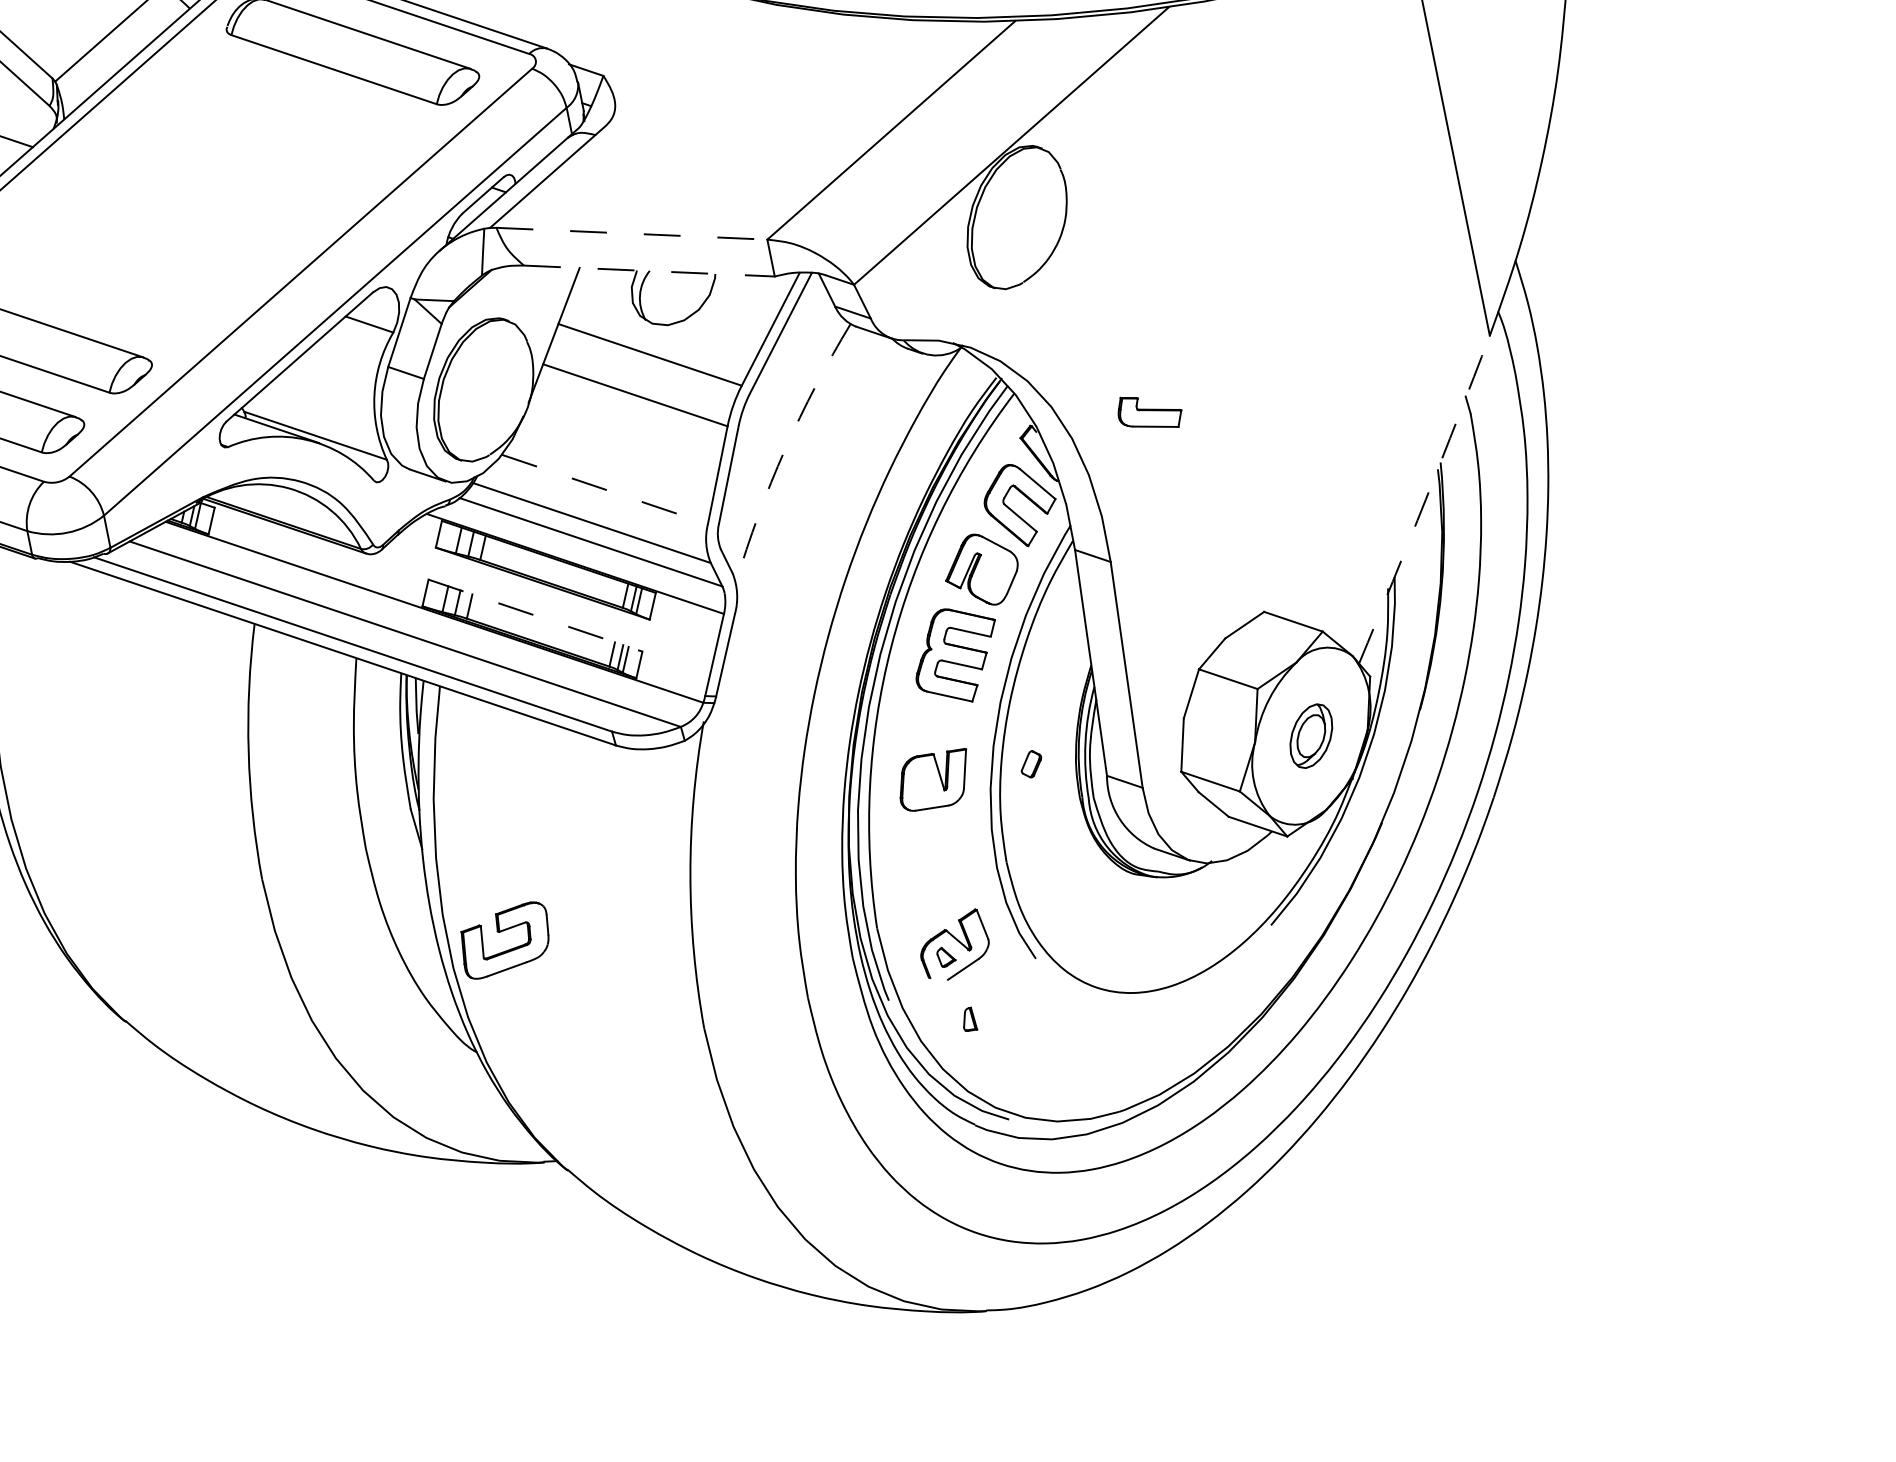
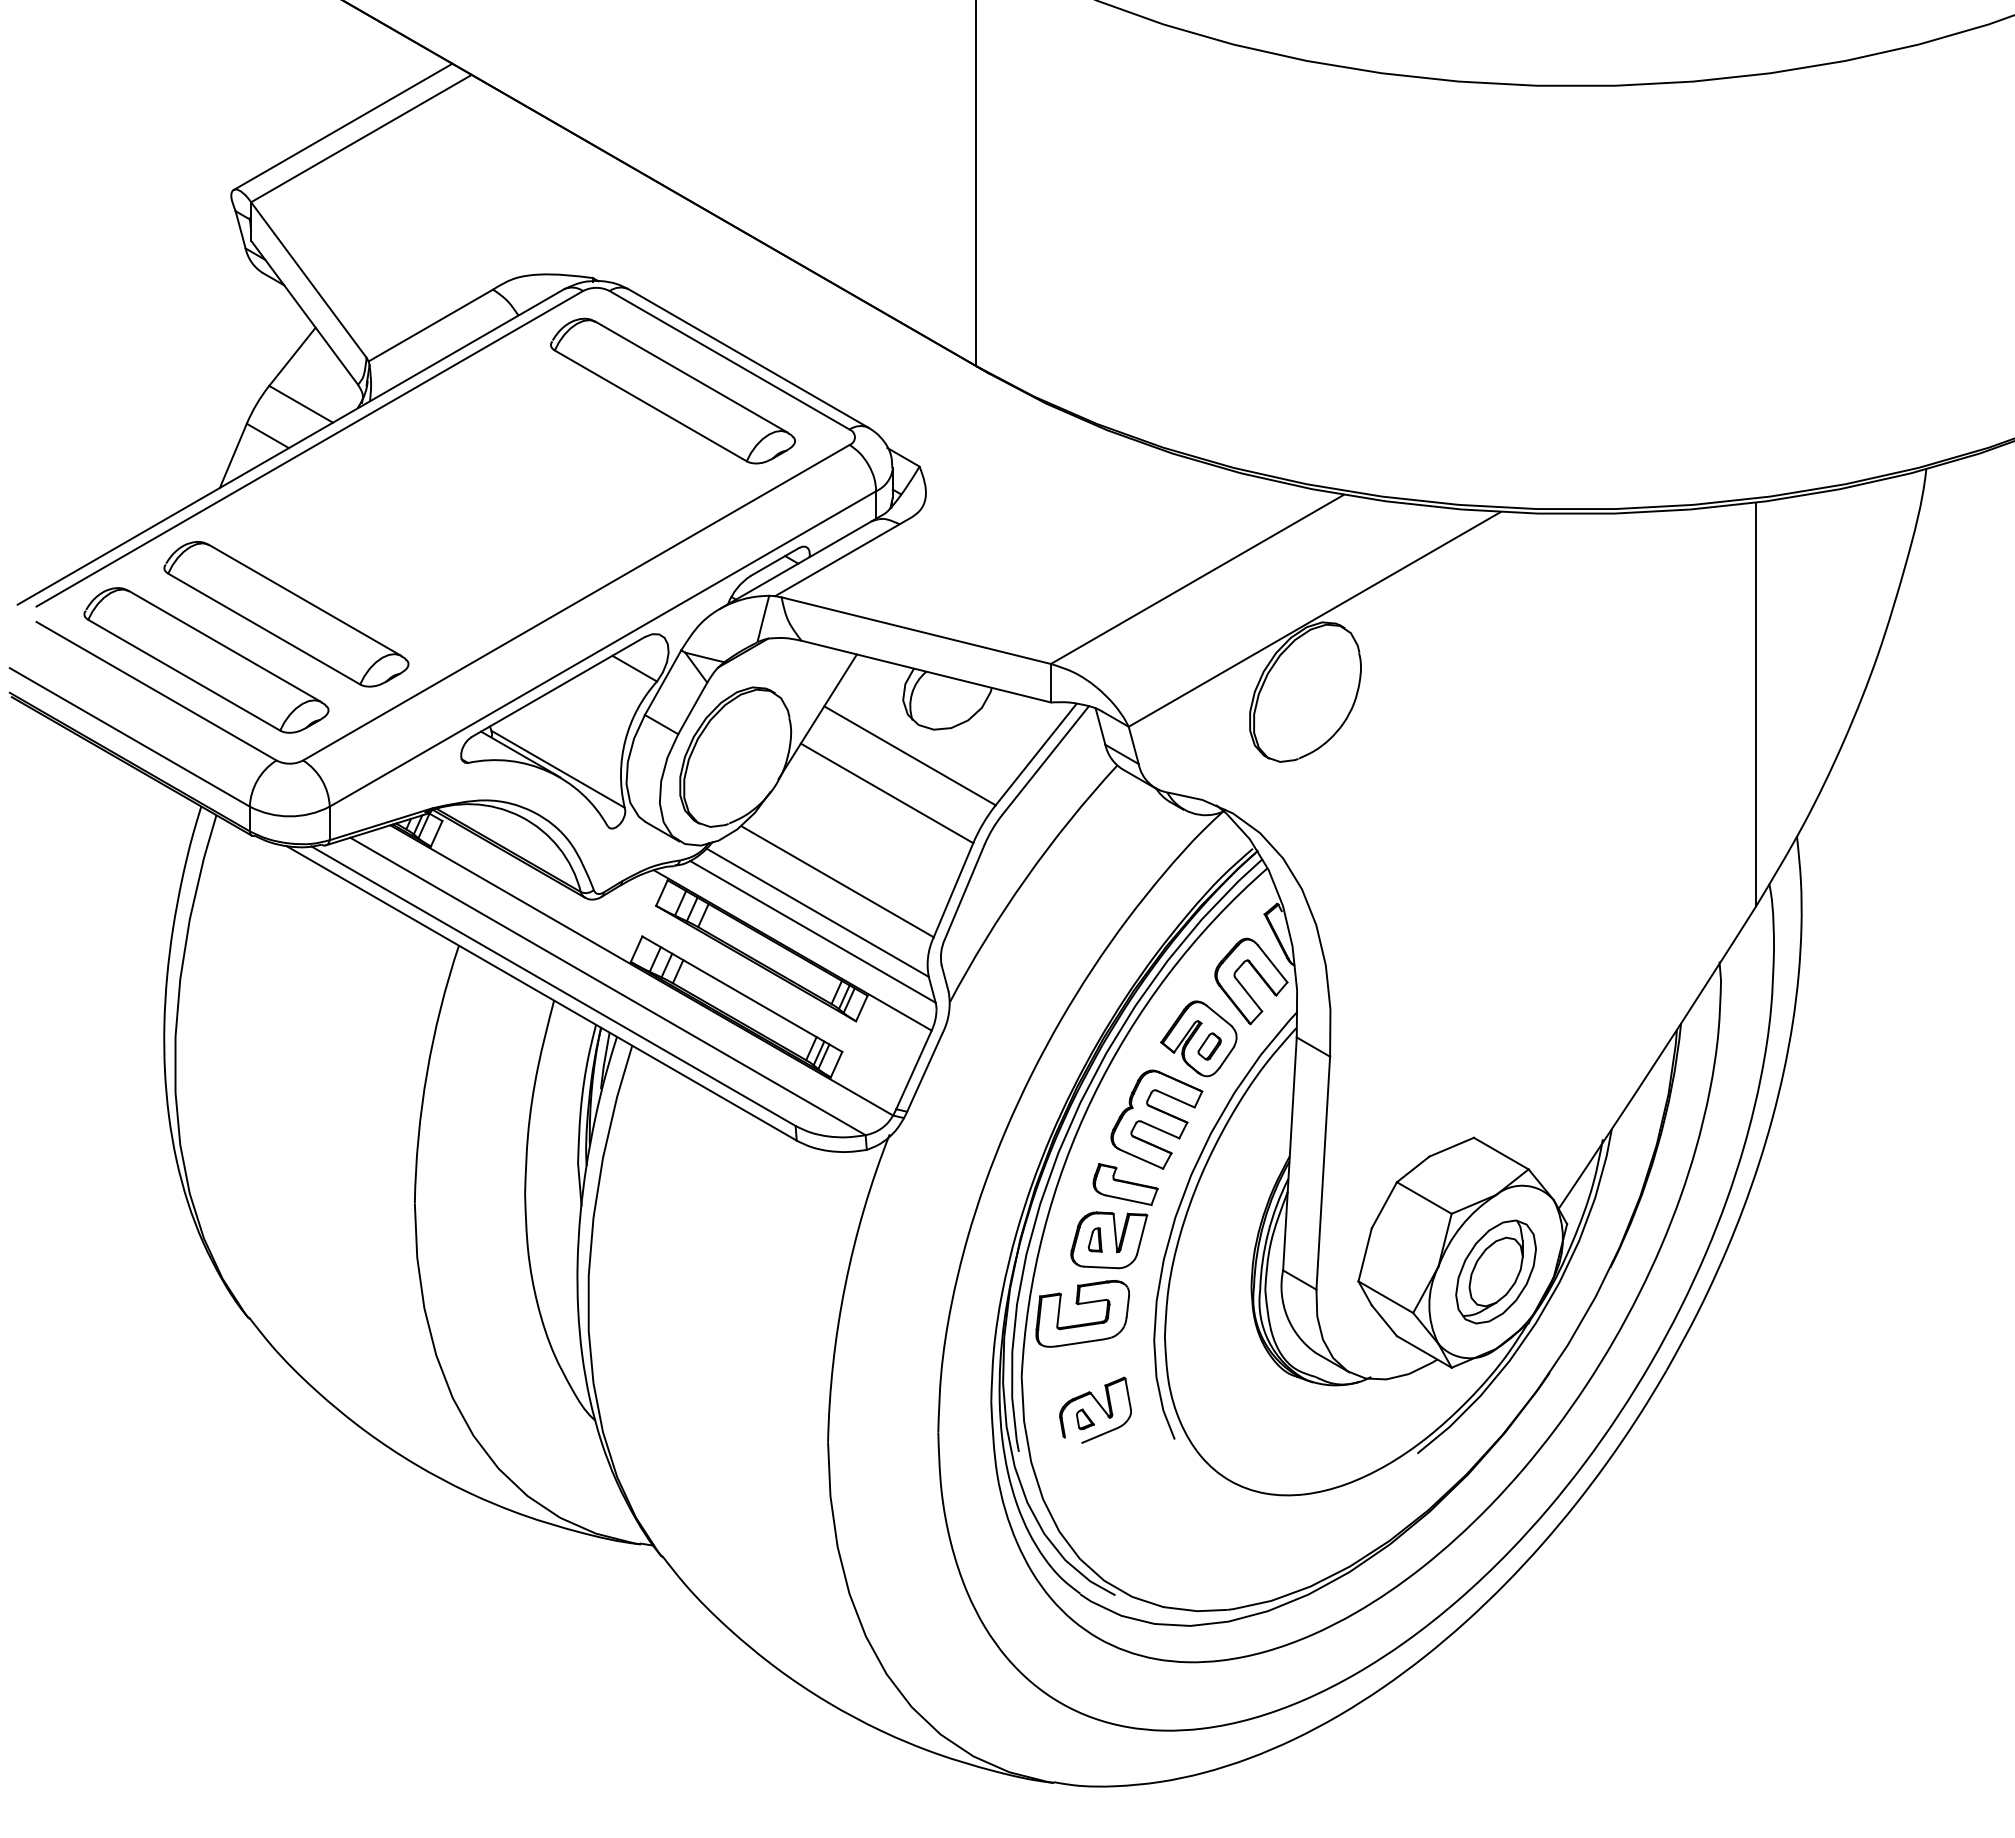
line: (632, 233) -> (916, 630), dashed -> solid
line: (649, 270) -> (926, 671), dashed -> solid
part: (1149, 412) -> (1125, 1184), moved
arc: (785, 449) -> (1026, 878), dashed -> solid
line: (604, 489) -> (837, 881), dashed -> solid
arc: (1425, 500) -> (1658, 1058), dashed -> solid
line: (535, 615) -> (742, 994), dashed -> solid
part: (1310, 735) -> (1495, 1271), size x1.67
part: (1031, 764) -> (1209, 1046), moved
part: (499, 933) -> (1078, 1305), moved
part: (968, 1019) -> (1094, 1239), moved

